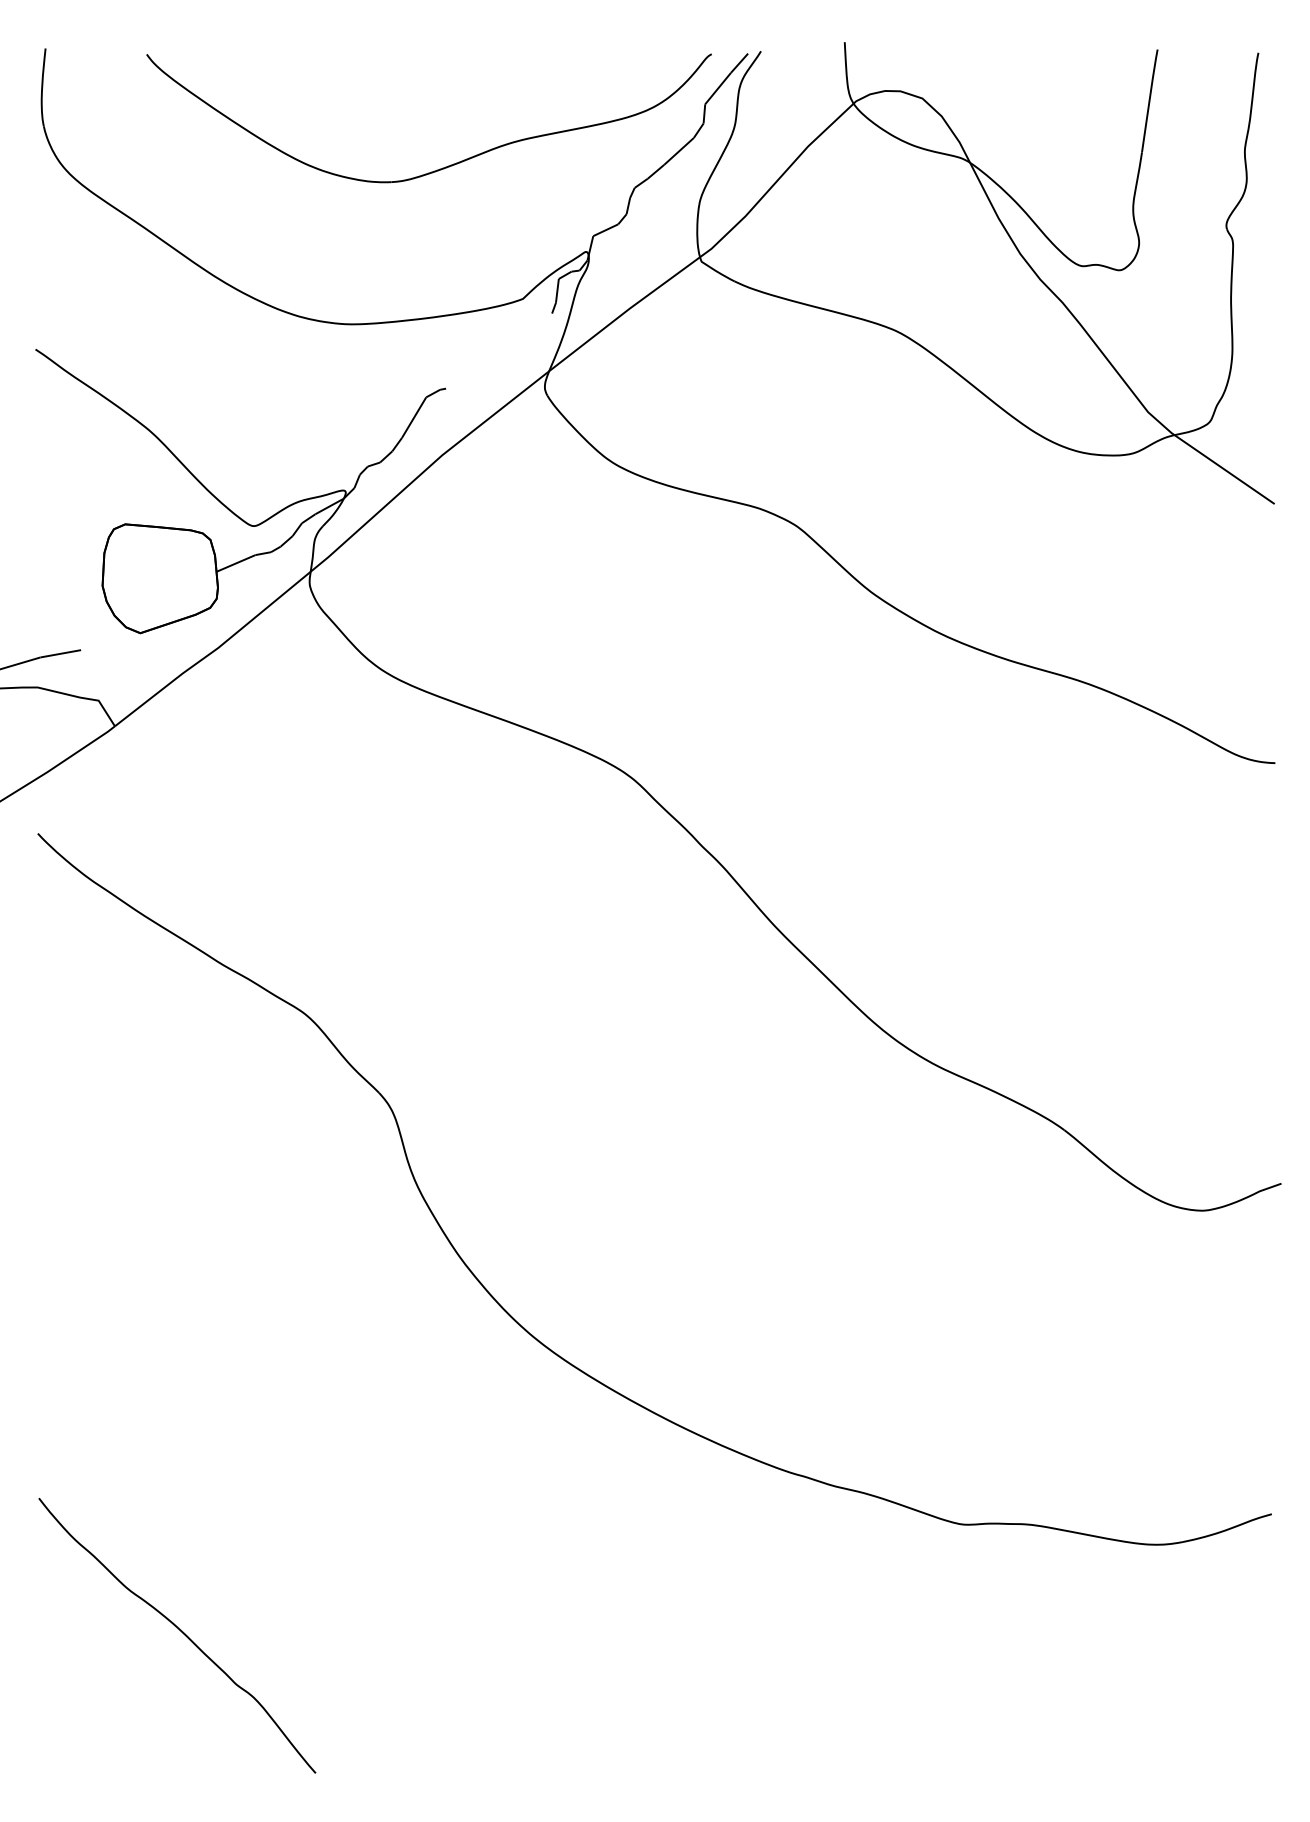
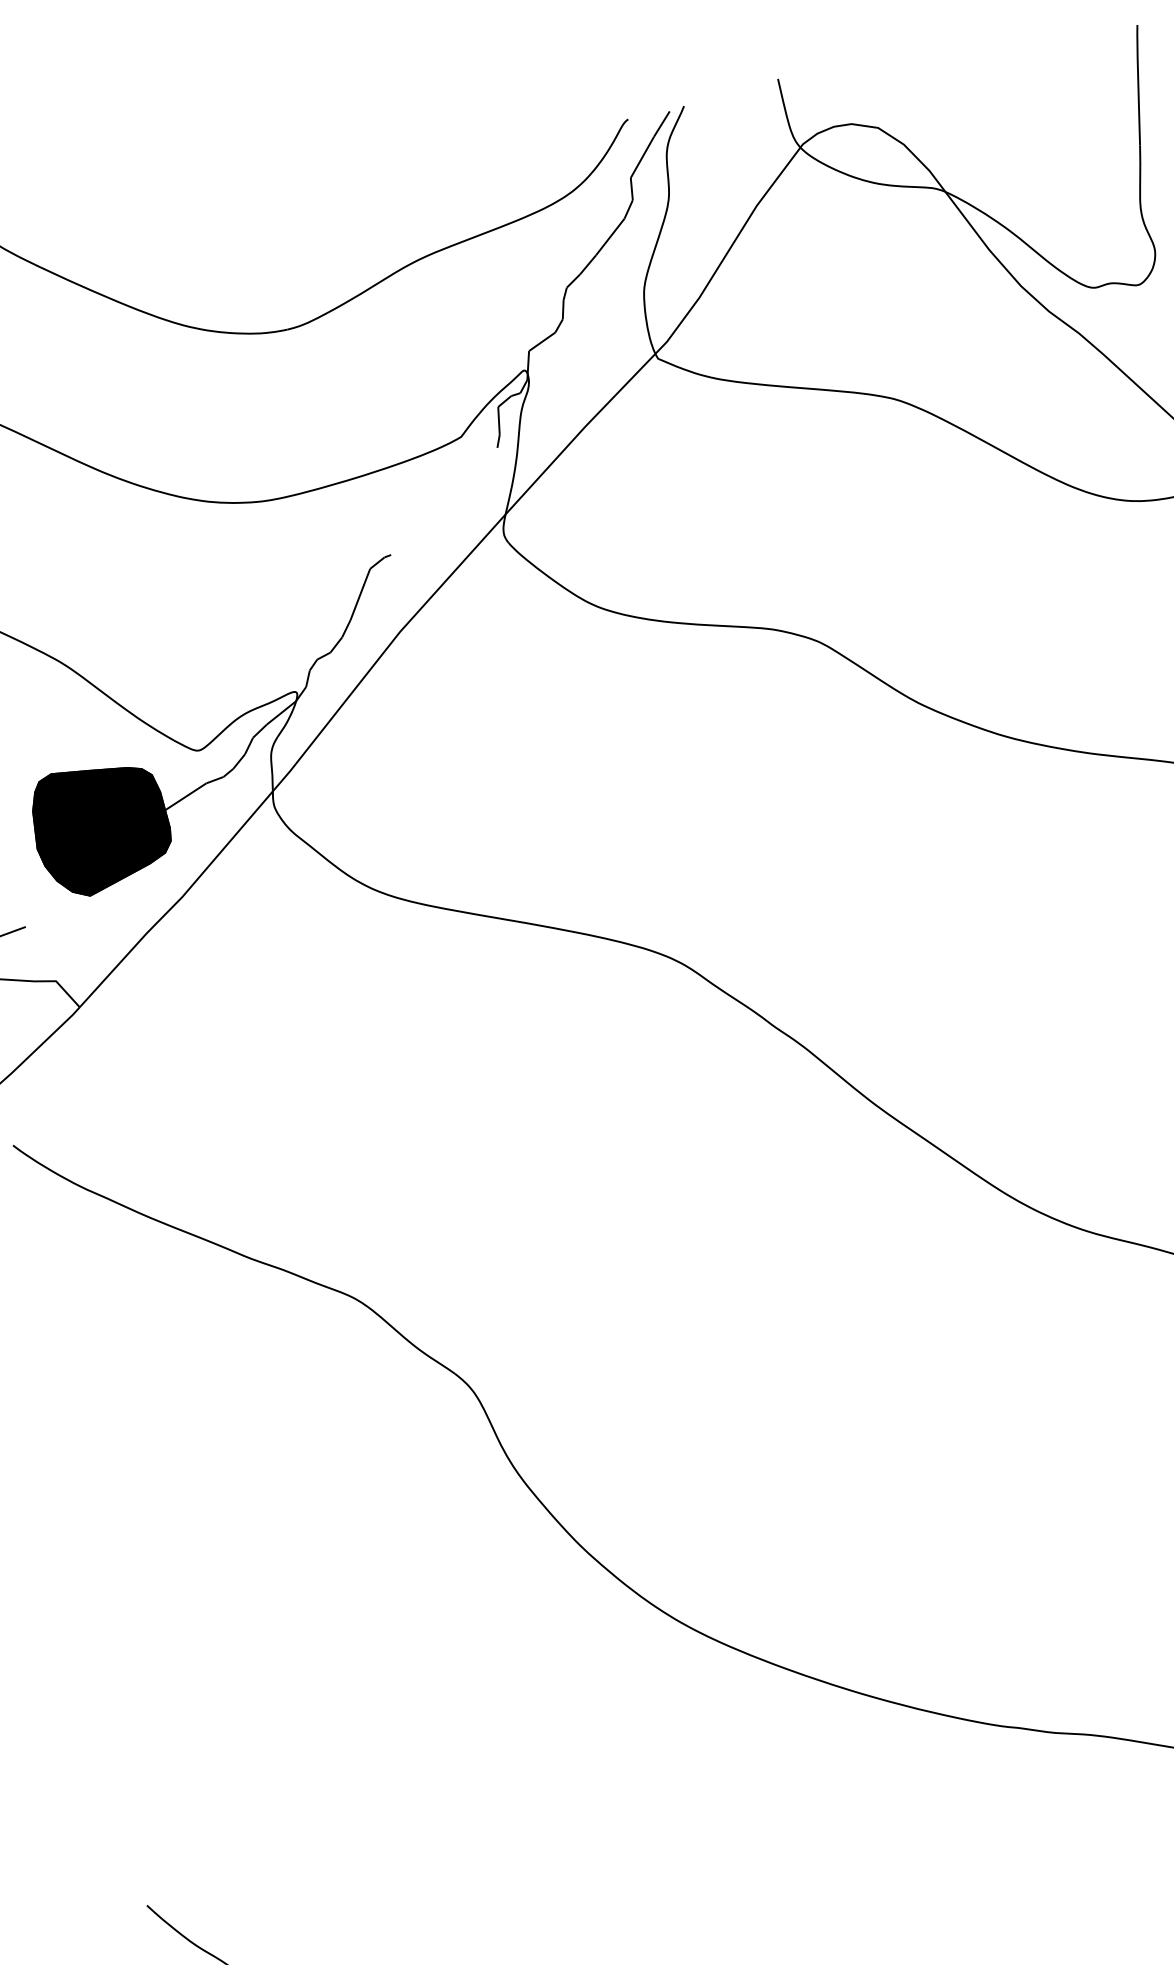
fill: (159, 578) -> (101, 829), added

